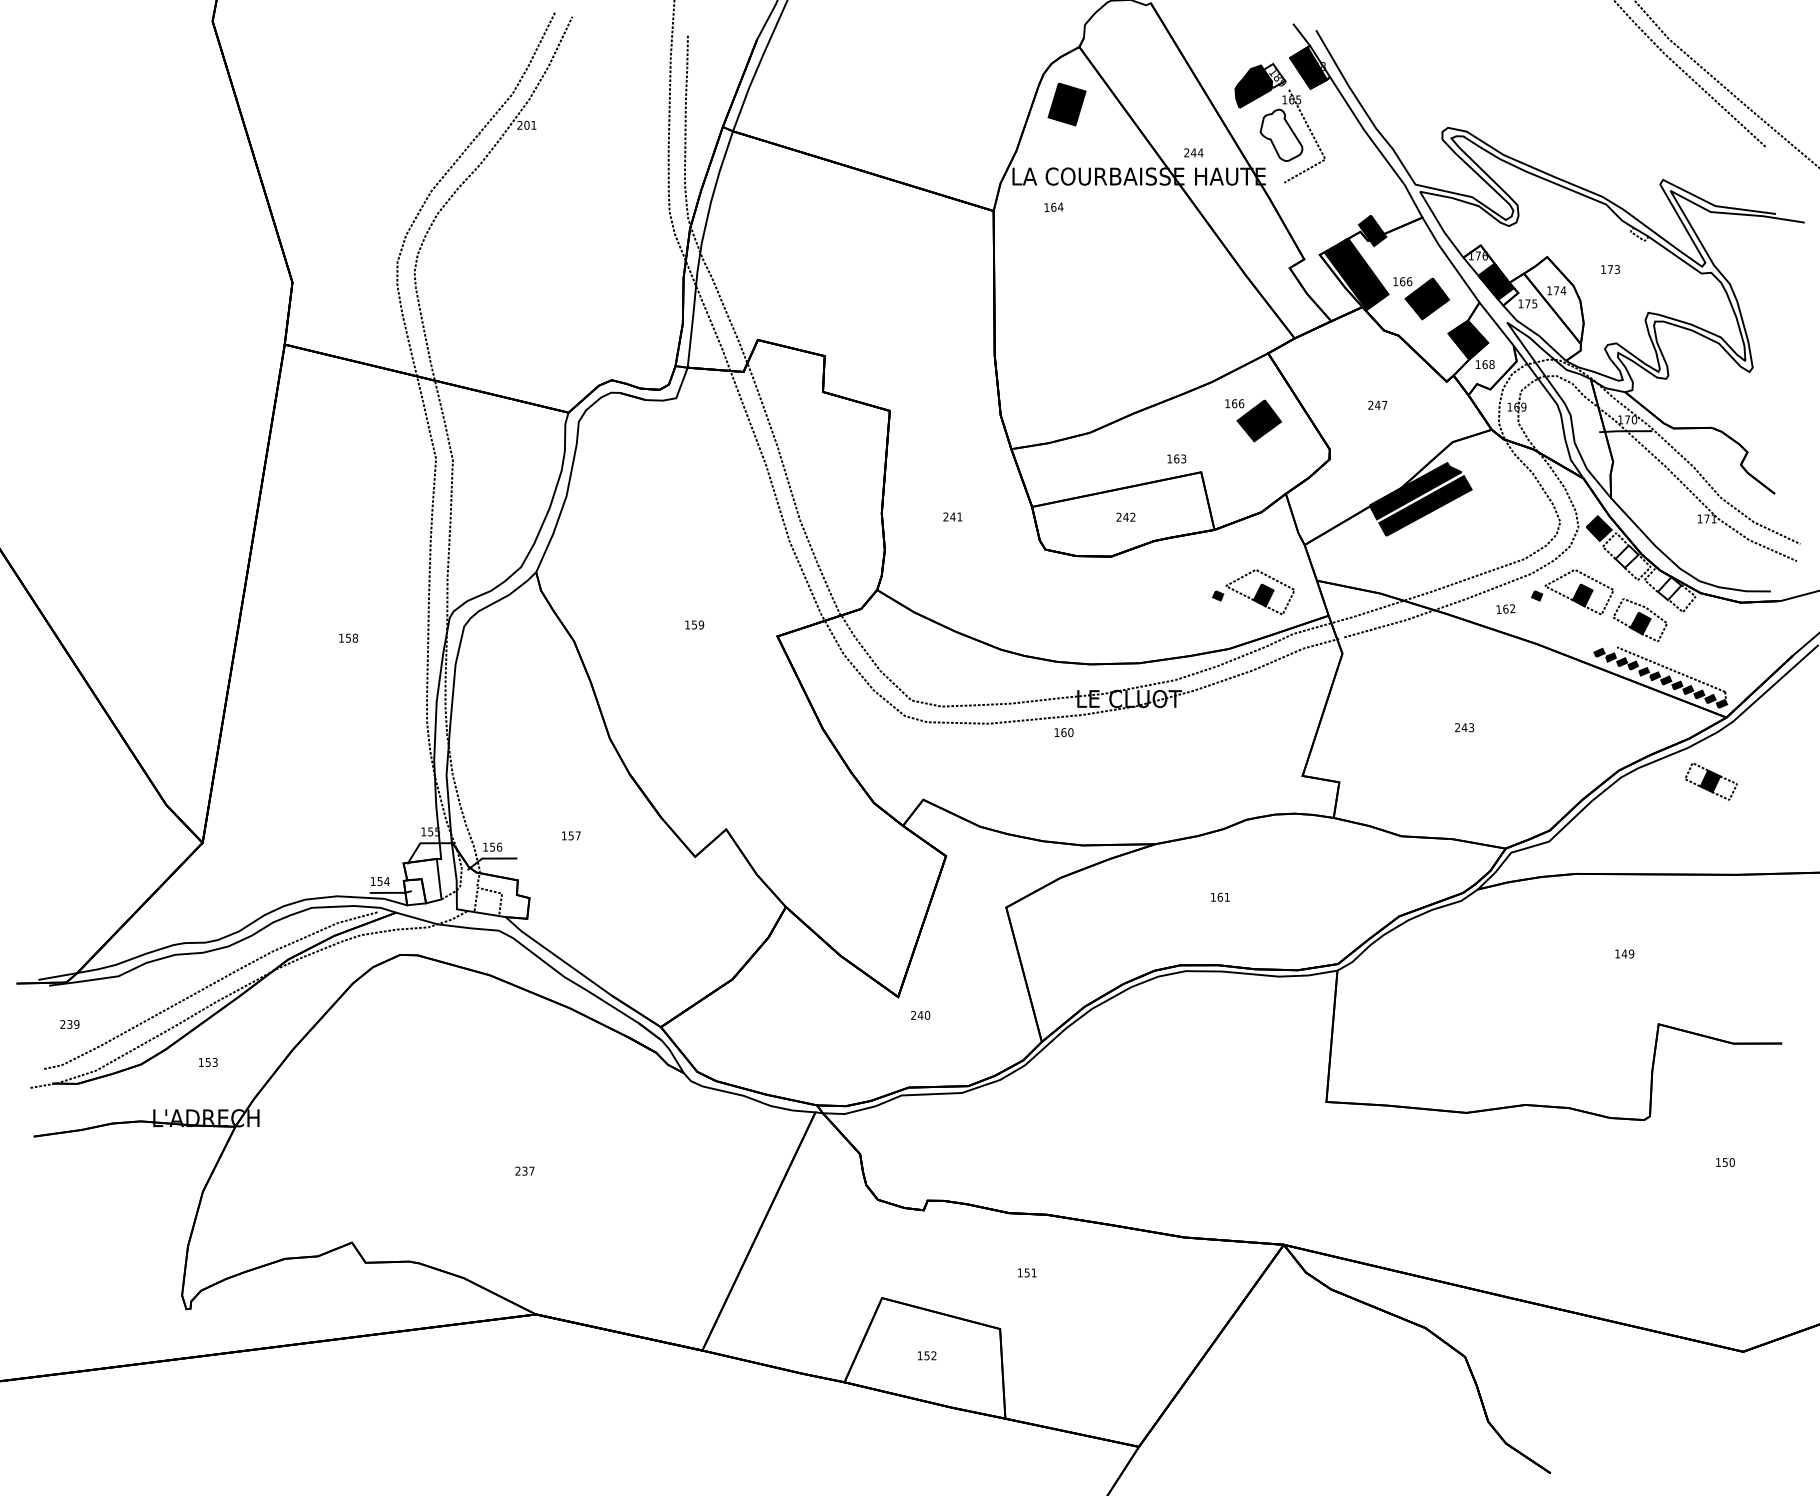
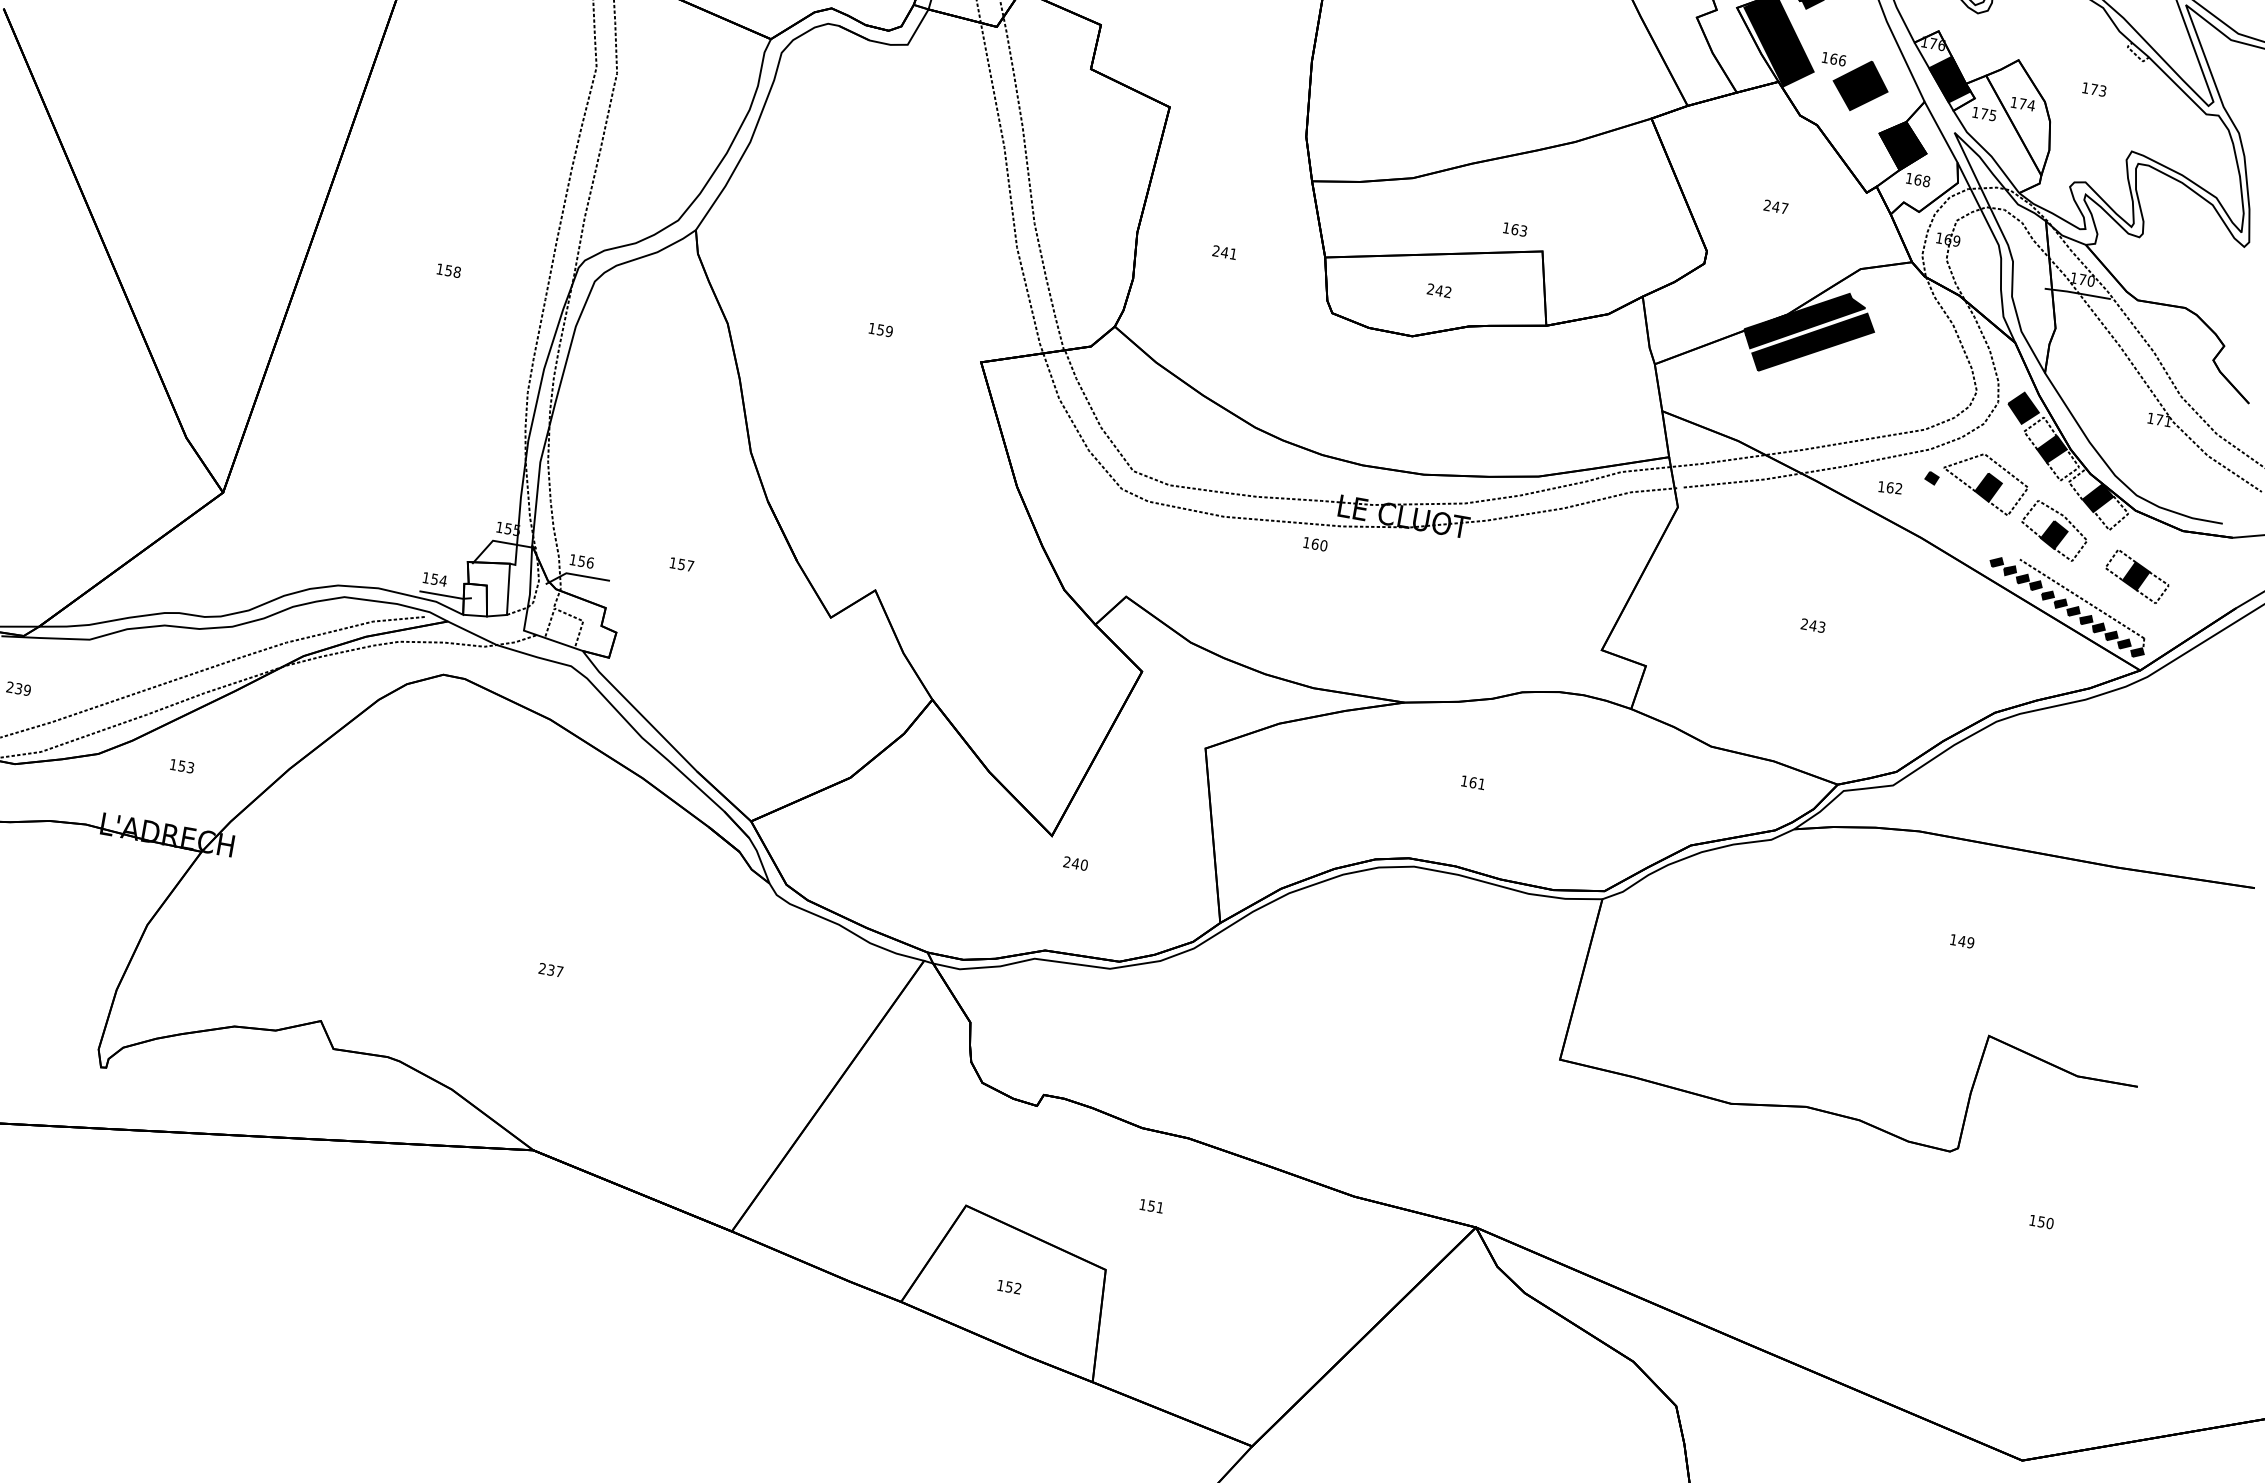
part: (1253, 420) -> (1618, 198), removed
fill: (1626, 556) -> (2051, 448), added
fill: (1669, 588) -> (2097, 497), added
part: (1253, 592) -> (1581, 411), removed
part: (1711, 781) -> (2137, 576), moved

